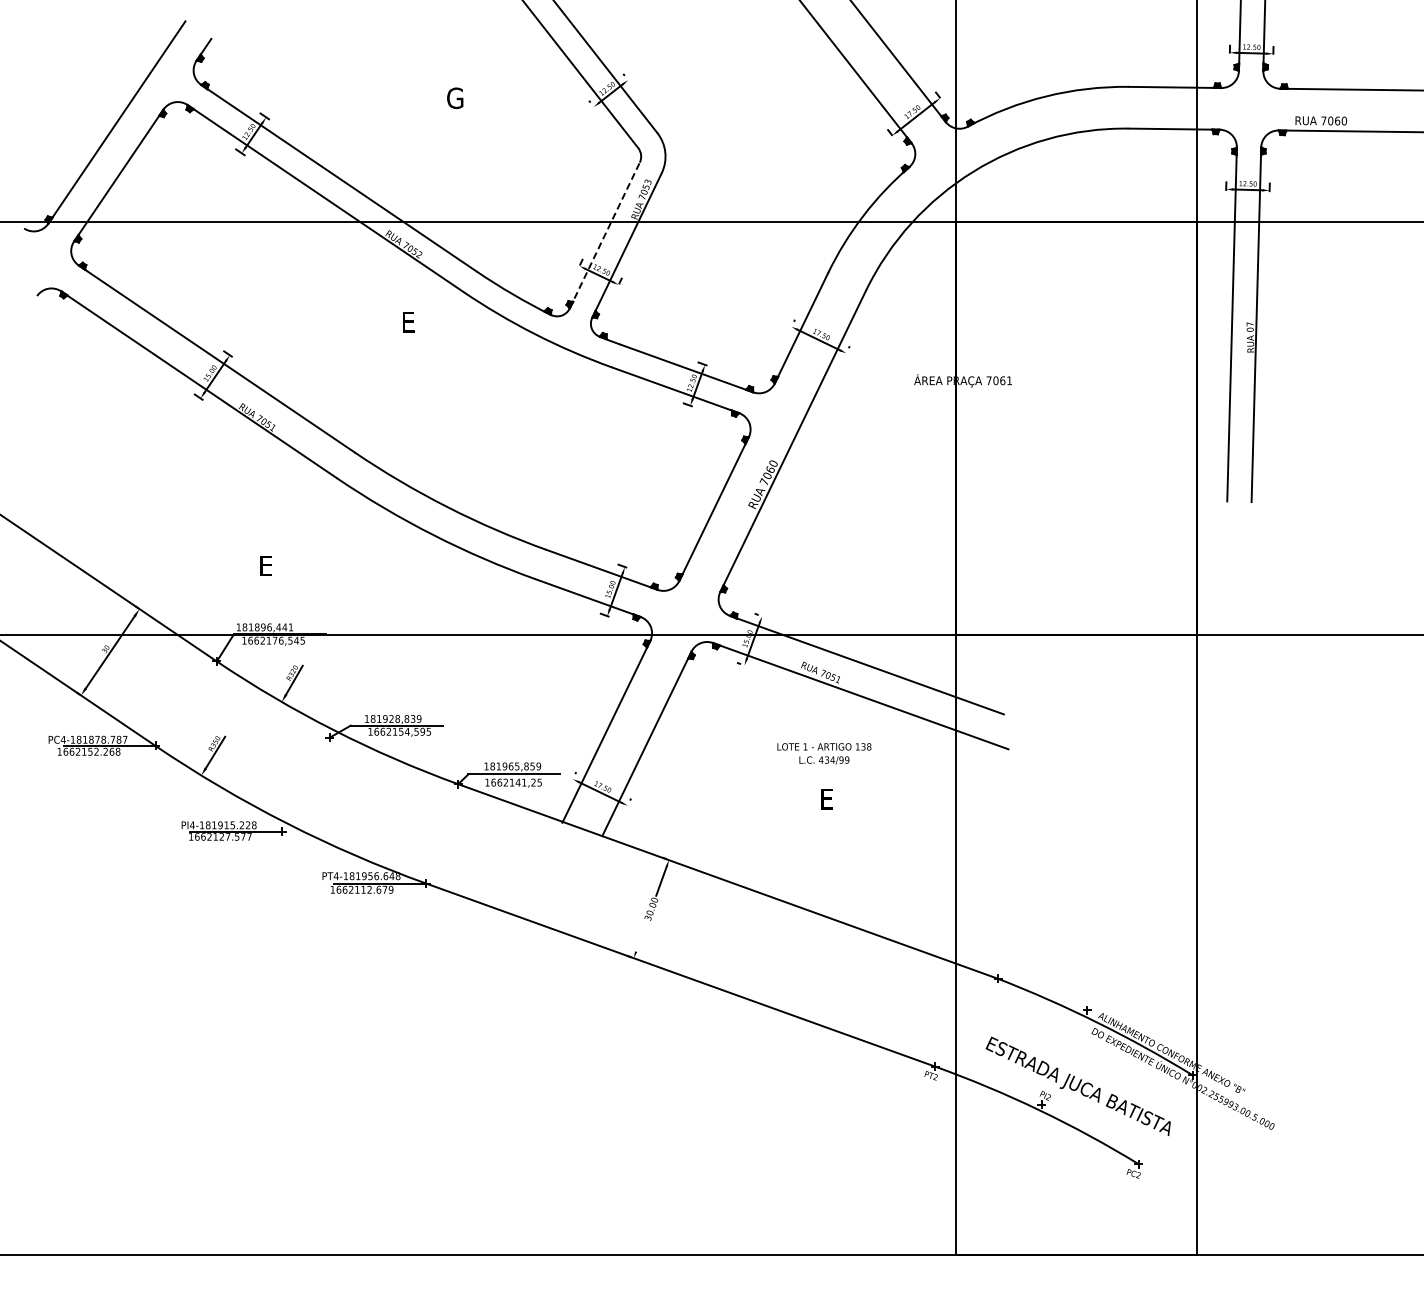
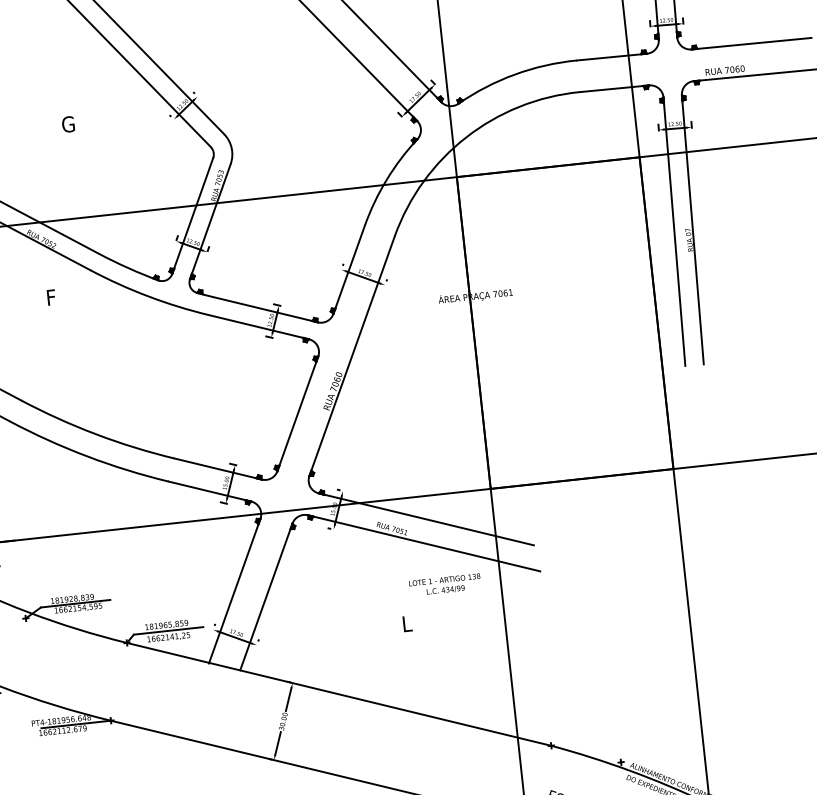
line: (604, 235) -> (192, 215), dashed -> solid
text: (409, 323) -> (52, 298), E -> F
text: (824, 753) -> (445, 584), moved
text: (827, 799) -> (407, 624), E -> L
line: (641, 936) -> (278, 743), added

